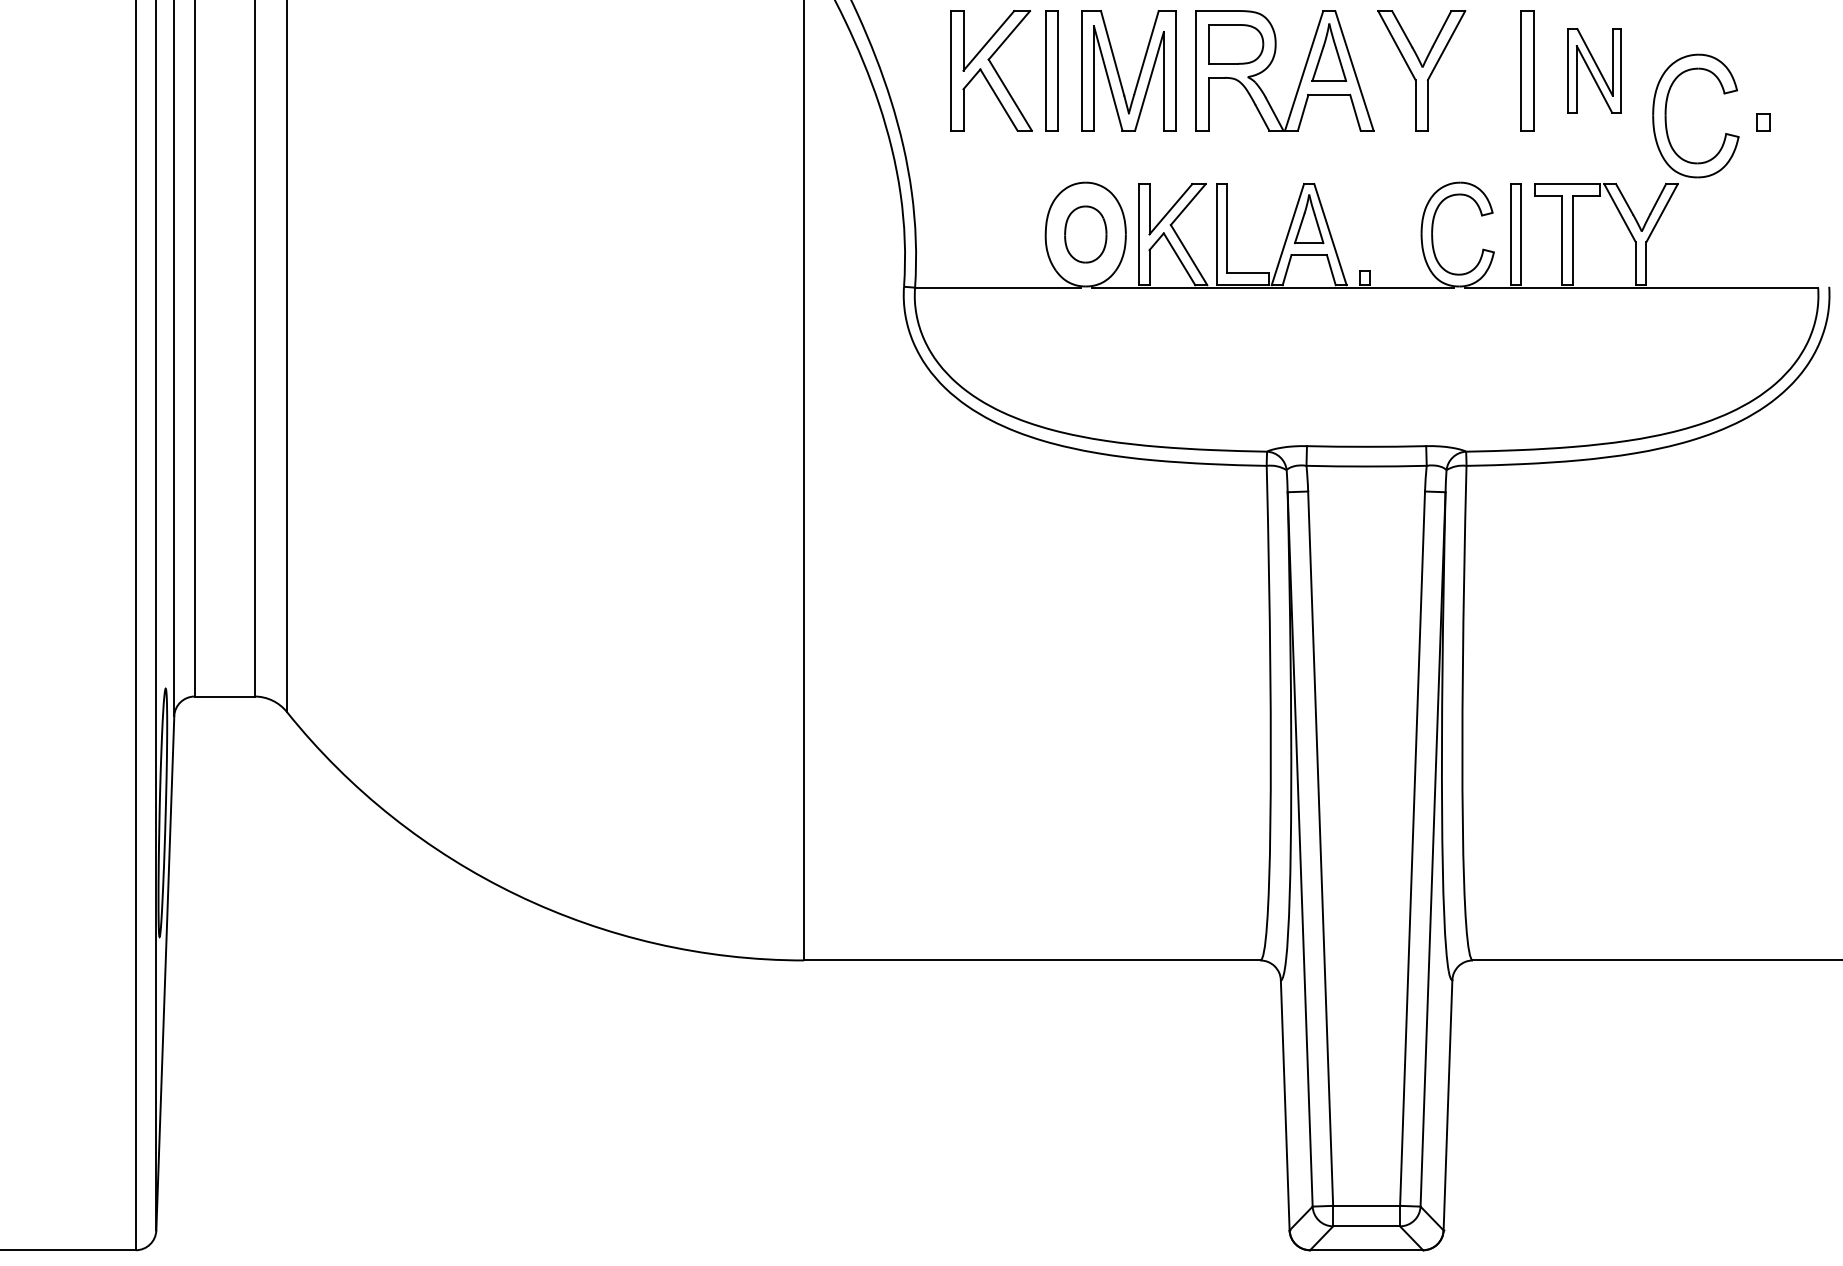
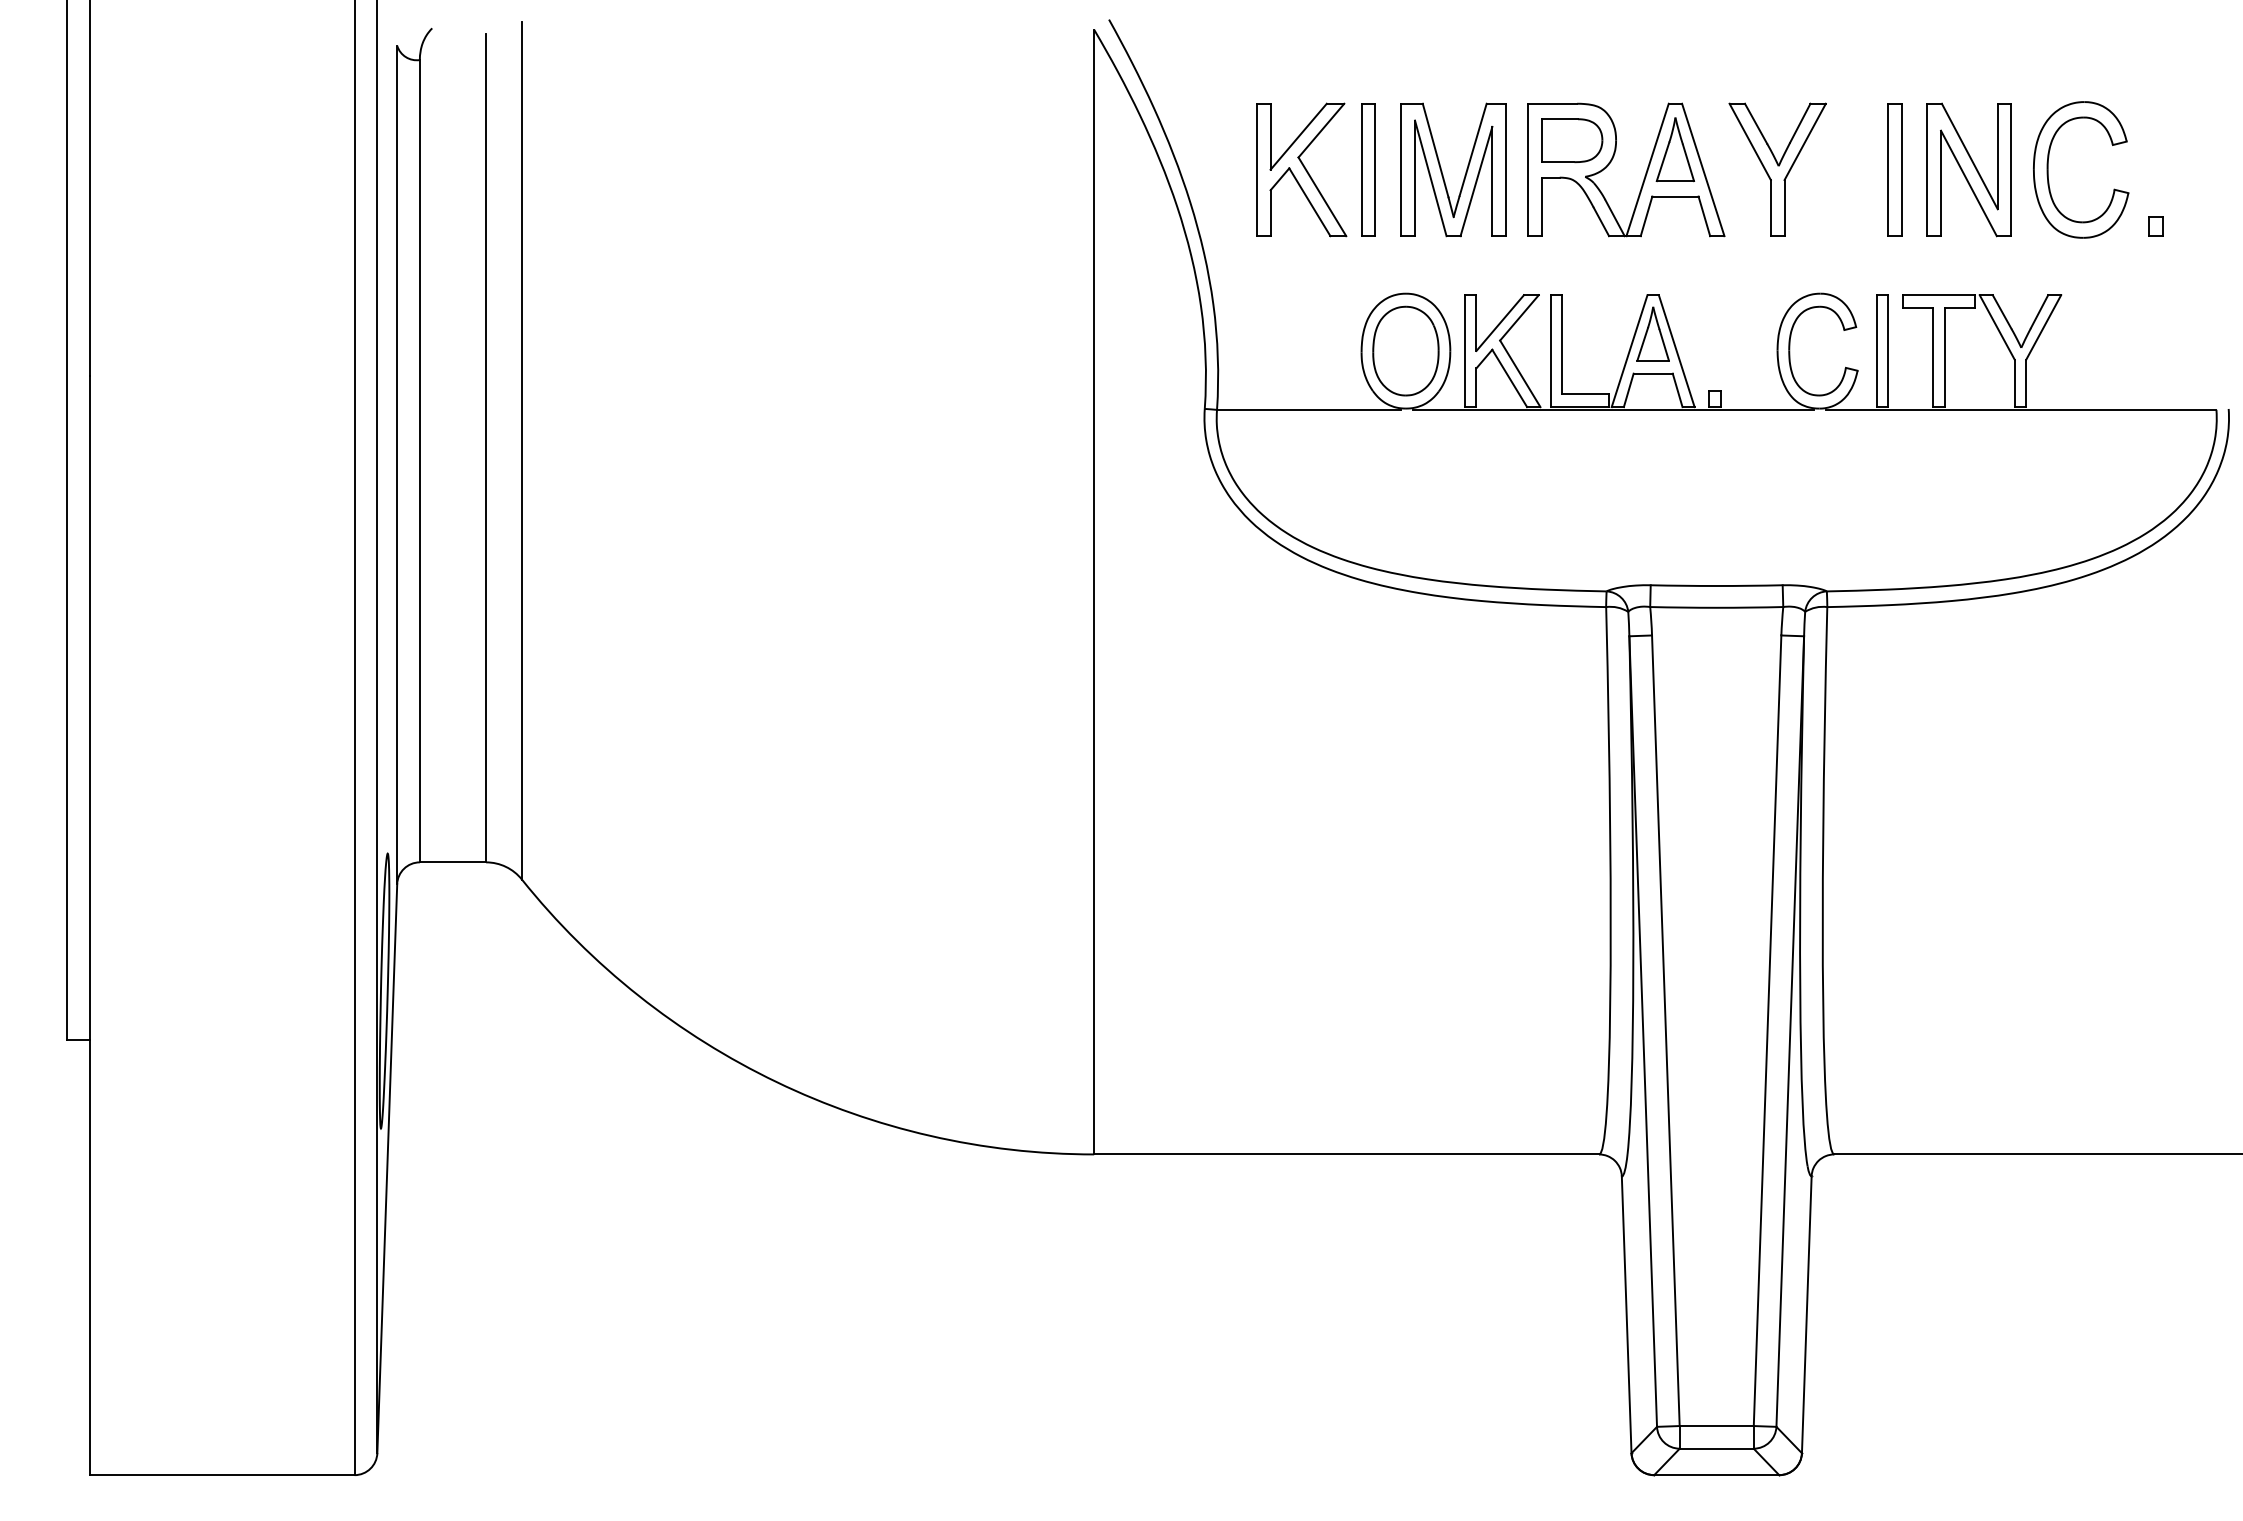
part: (1594, 70) -> (1968, 169), size x1.43
part: (1666, 115) -> (2048, 169), moved
part: (1085, 234) -> (1405, 350), size x1.43

